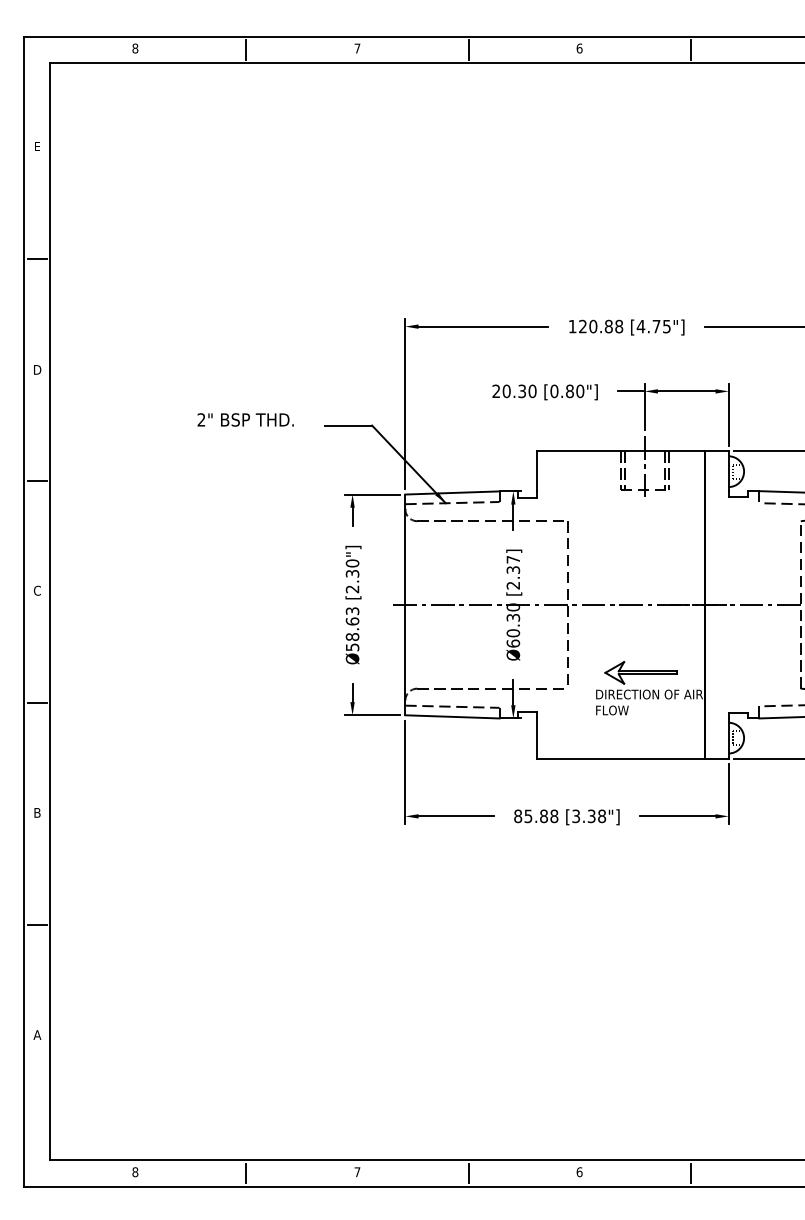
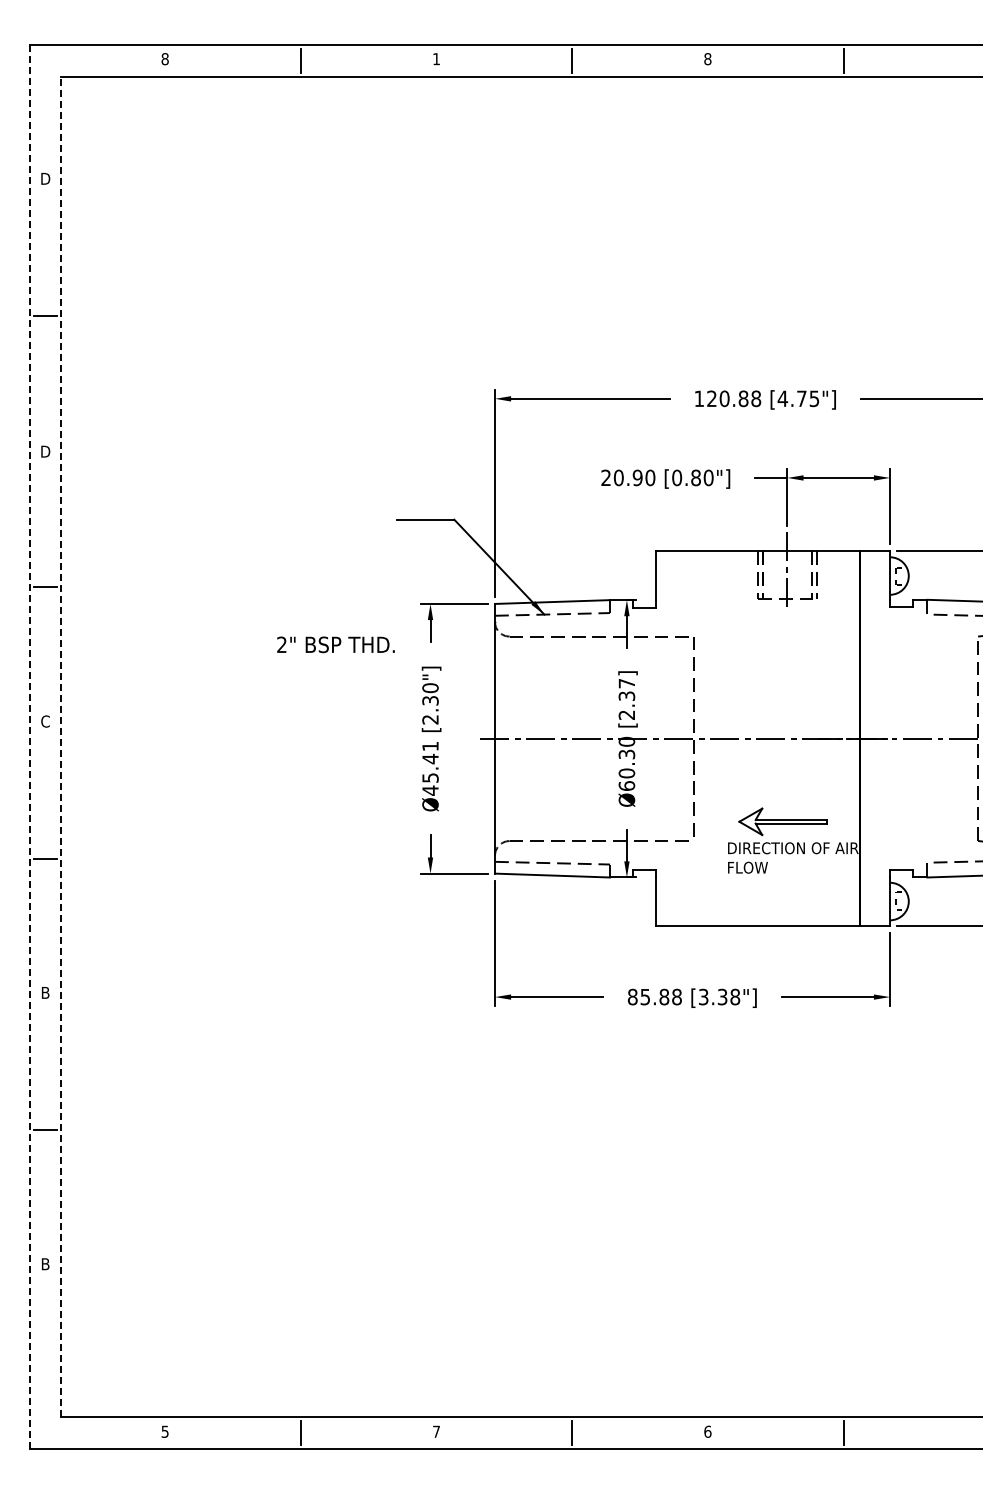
text: (357, 48) -> (436, 59), 7 -> 1
text: (579, 48) -> (707, 59), 6 -> 8
text: (37, 146) -> (45, 178), E -> D
text: (522, 391) -> (637, 477), 20.30 -> 20.90
text: (245, 419) -> (335, 644), moved
line: (24, 611) -> (29, 746), solid -> dashed
line: (50, 611) -> (61, 746), solid -> dashed
text: (352, 629) -> (430, 768), Ø58.63 -> Ø45.41
text: (37, 1035) -> (45, 1264), A -> B
text: (134, 1171) -> (164, 1431), 8 -> 5

